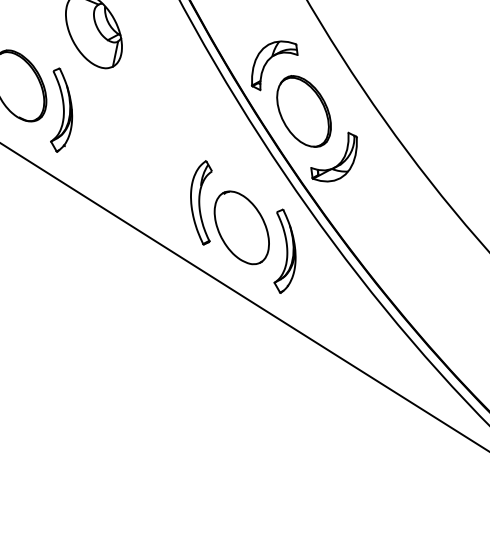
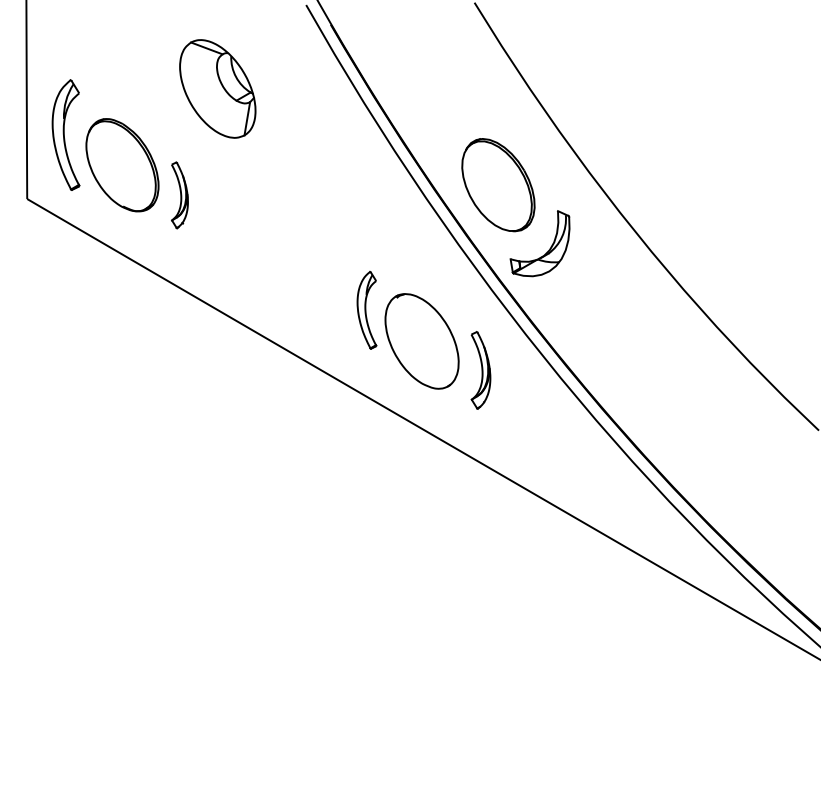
part: (269, 60) -> (450, 119), removed
part: (61, 110) -> (179, 195), size x0.6
part: (200, 202) -> (366, 310), size x0.7
part: (285, 251) -> (480, 370), size x0.7

